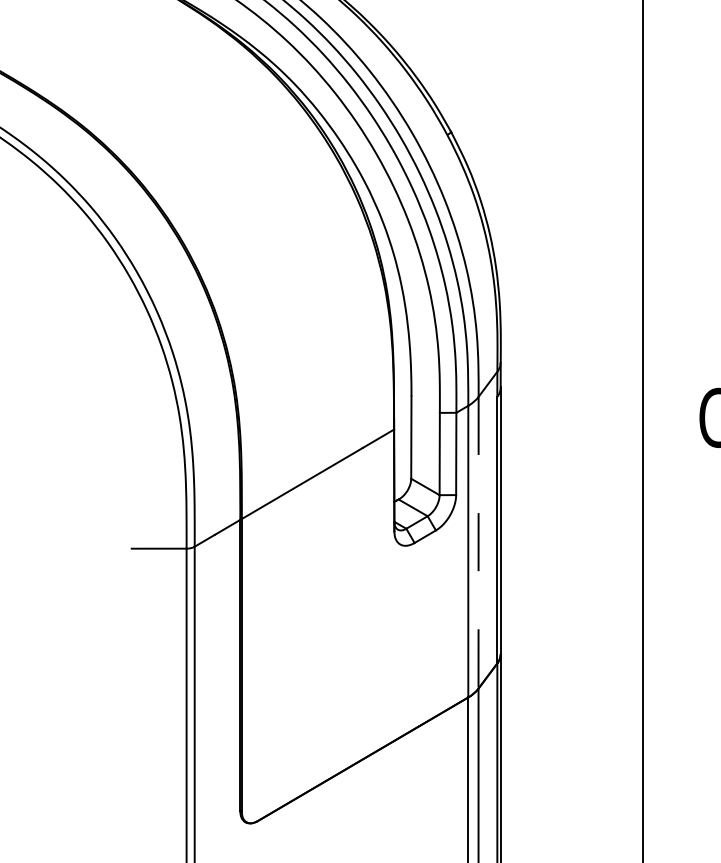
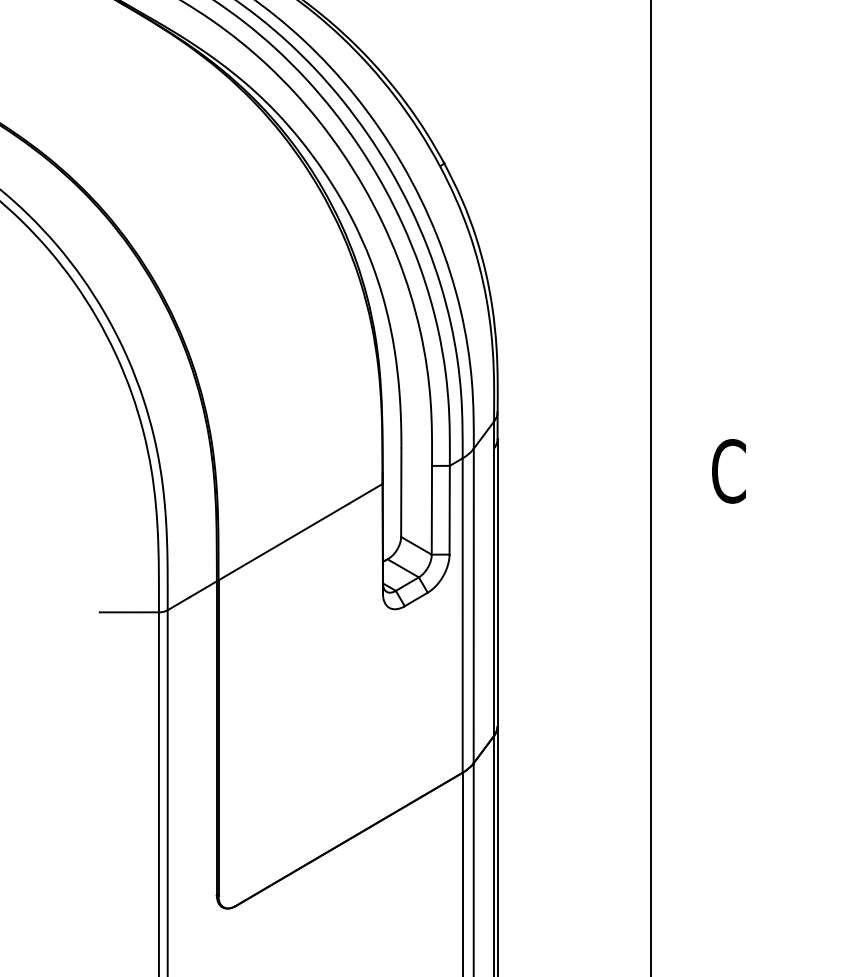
line: (478, 543) -> (473, 606), dashed -> solid

